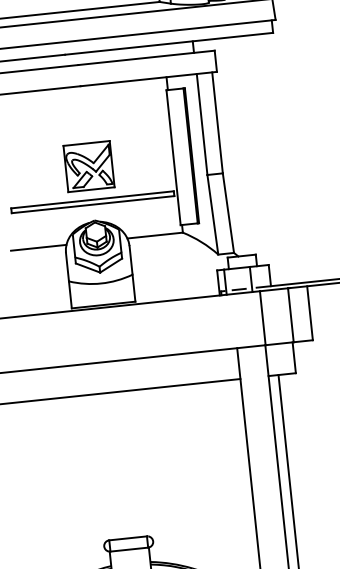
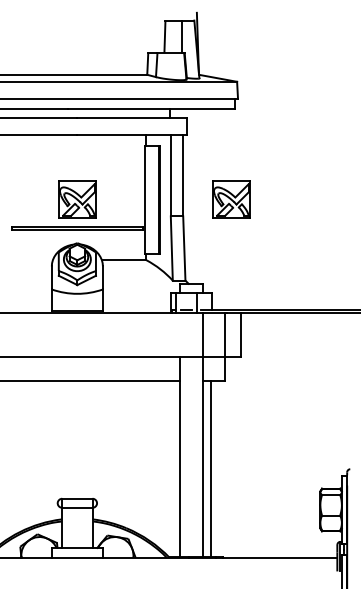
part: (280, 146) -> (231, 199), added
line: (38, 248) -> (30, 260), removed

